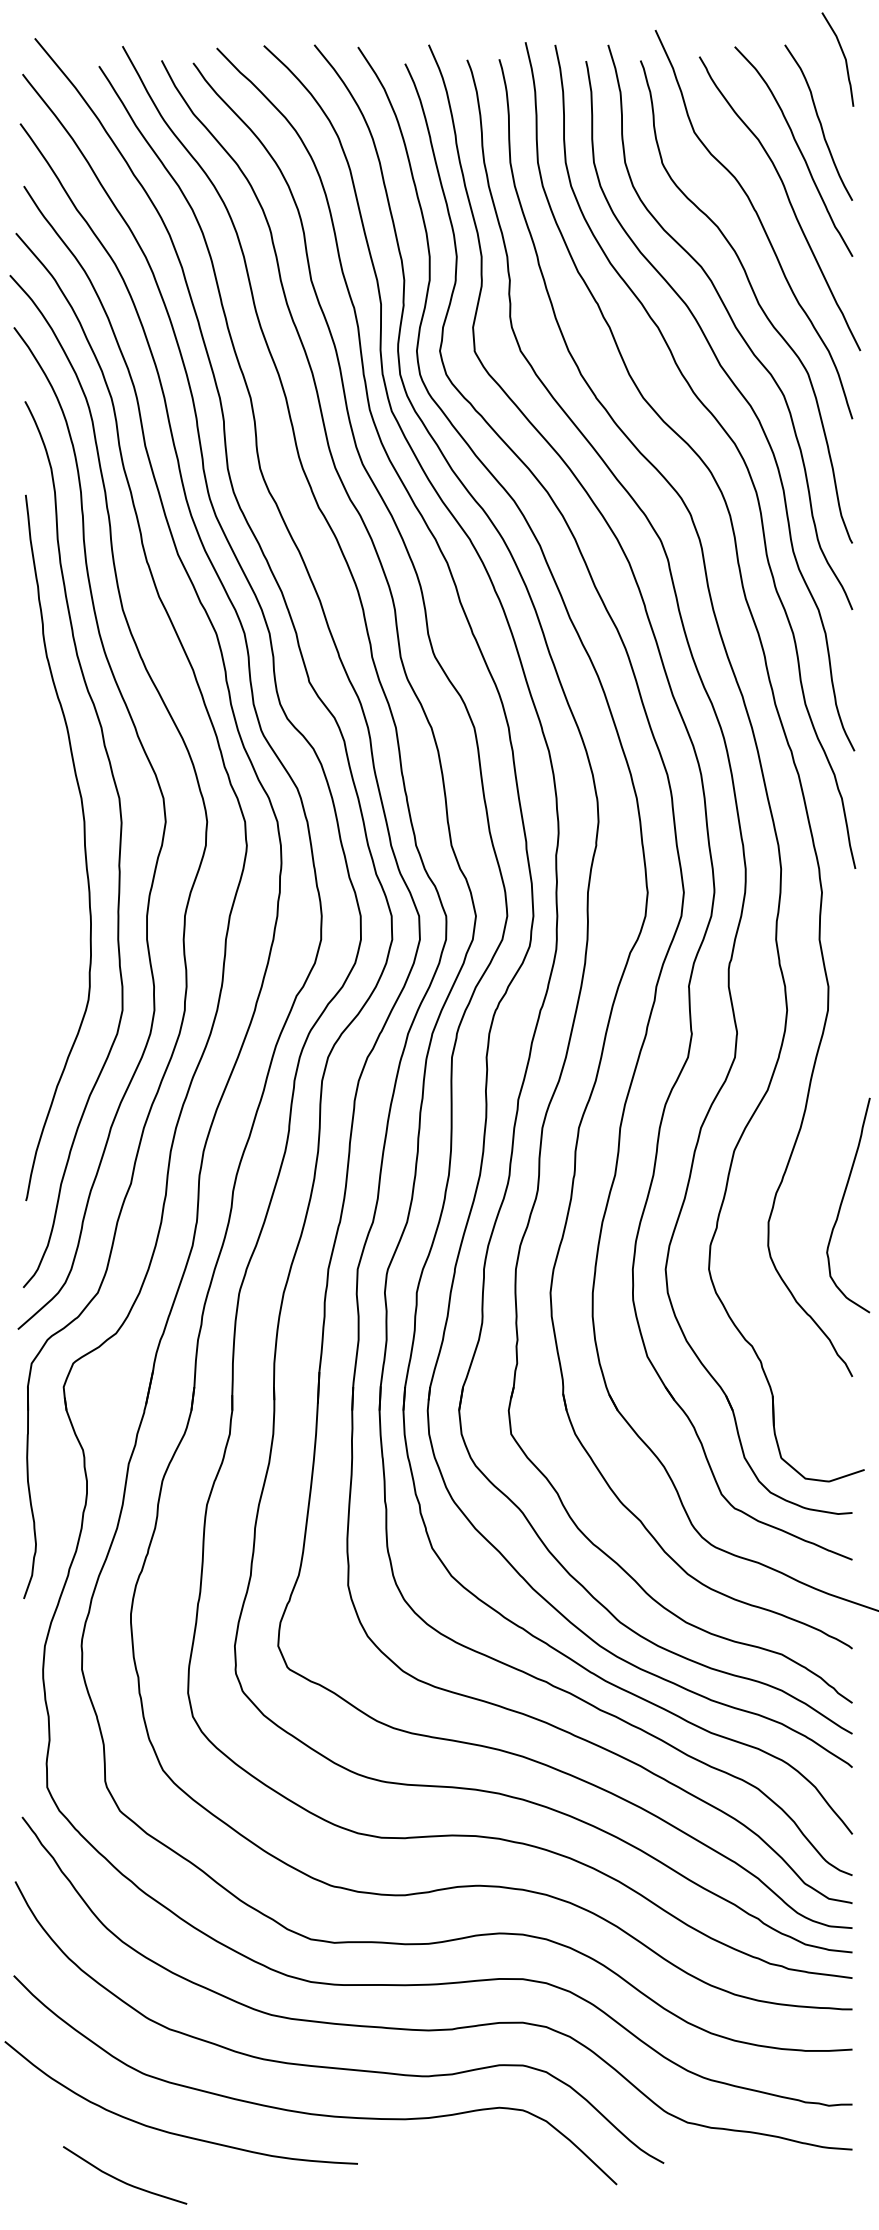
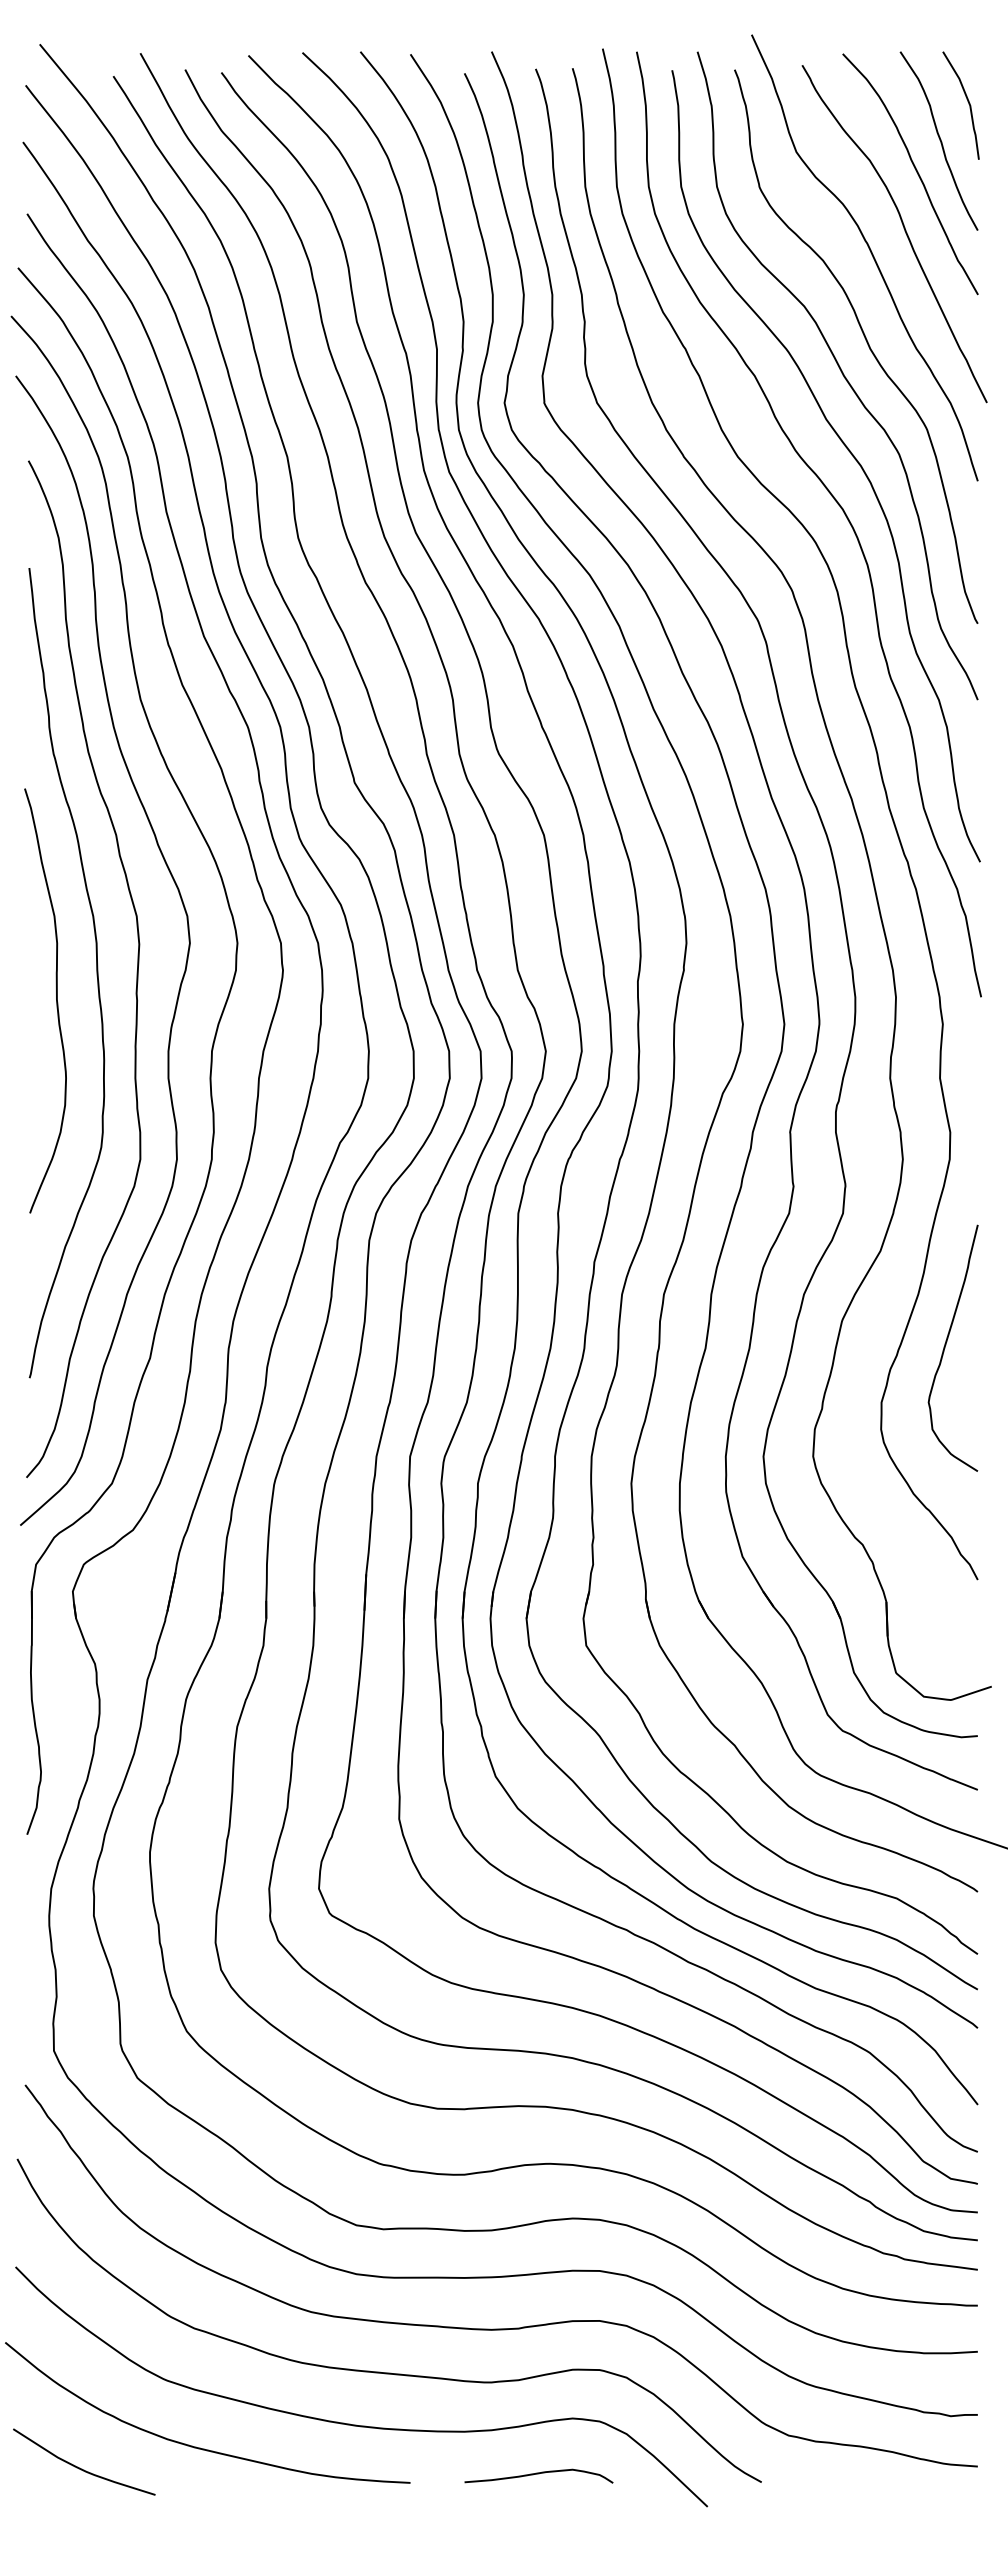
curve: (843, 56) -> (967, 101), moved
curve: (49, 871) -> (56, 1000), added
curve: (842, 1203) -> (946, 1345), moved
curve: (469, 2156) -> (538, 2474), added
curve: (123, 2180) -> (82, 2468), moved

